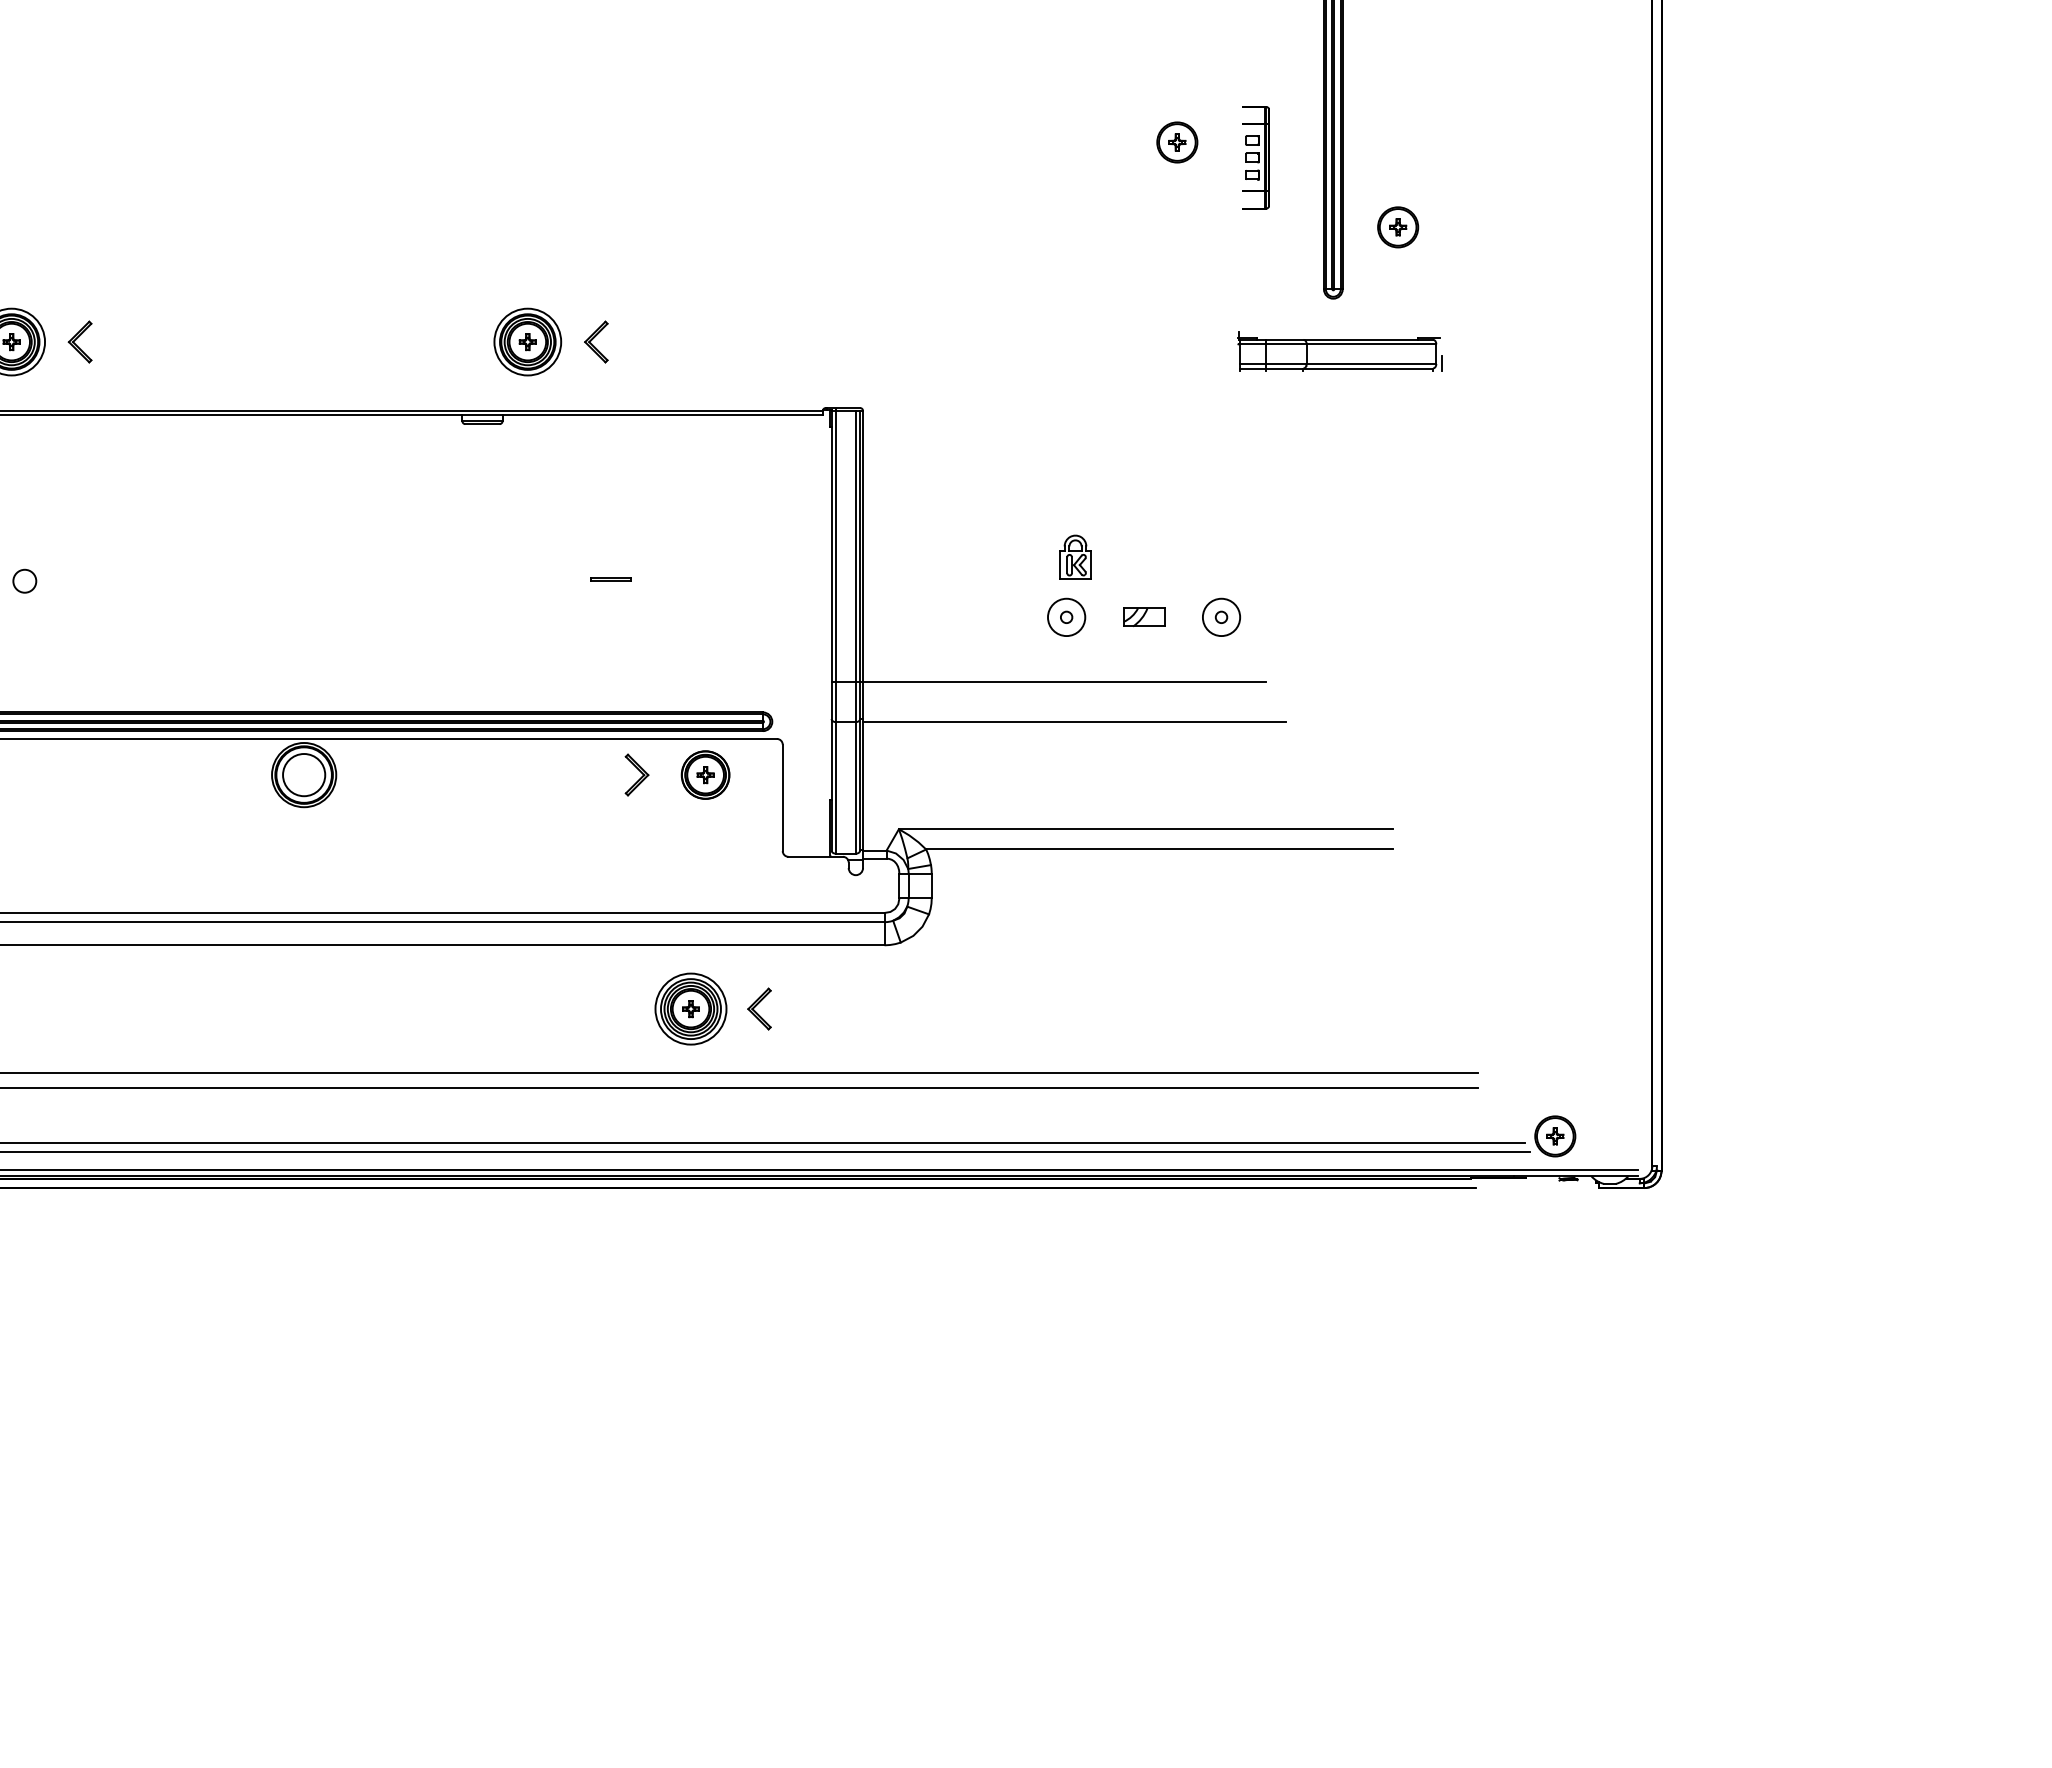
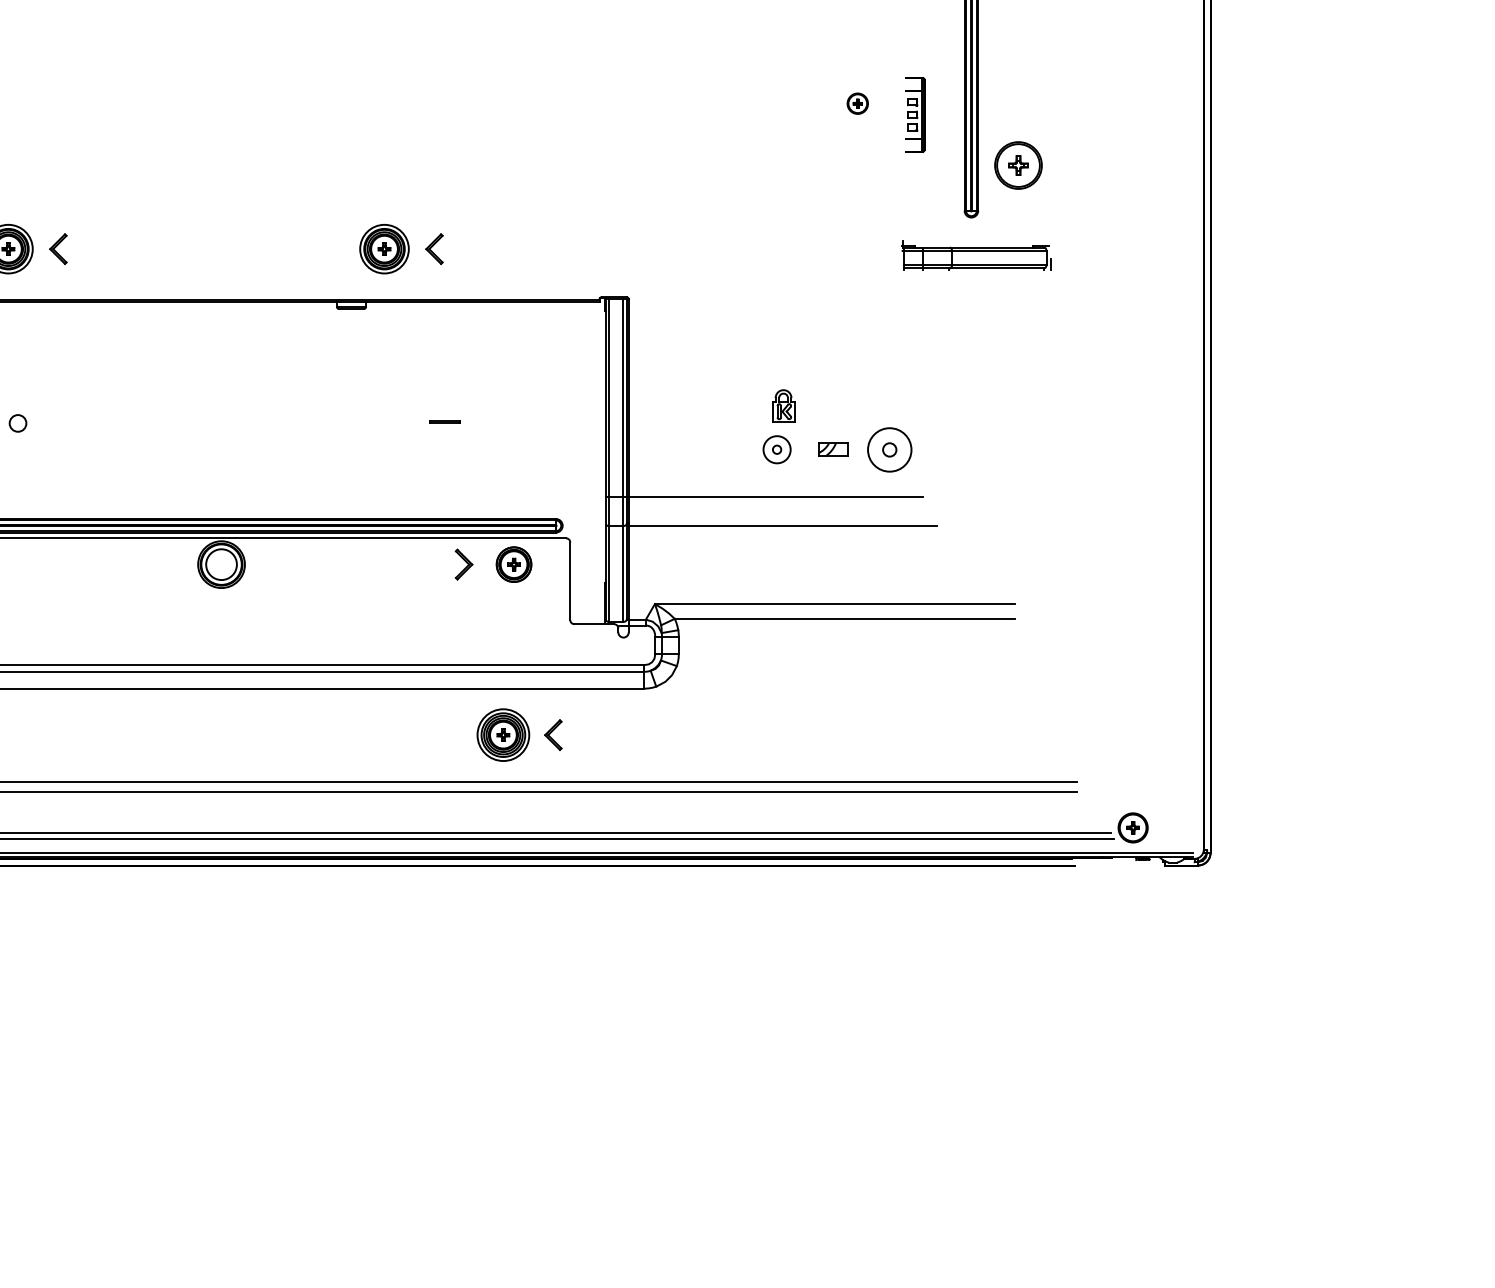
part: (1177, 142) -> (857, 103), size x0.7
part: (1398, 227) -> (1018, 165), size x1.6
part: (1221, 616) -> (889, 449), size x1.6

